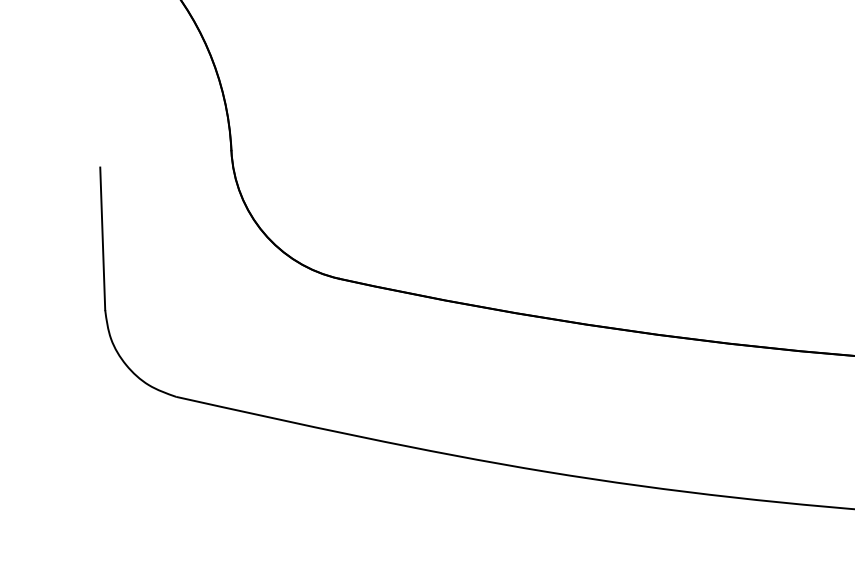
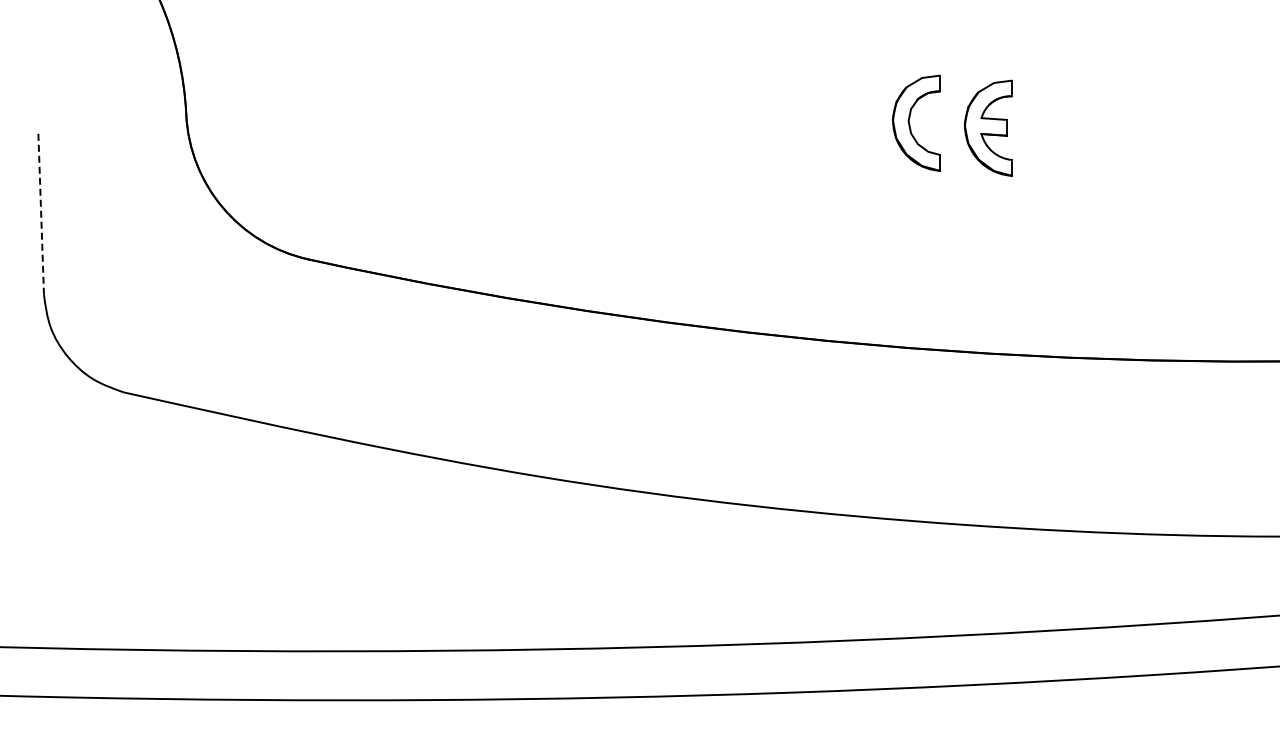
line: (103, 239) -> (41, 214), solid -> dashed

